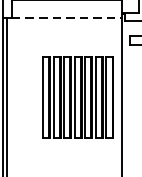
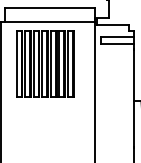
line: (67, 17) -> (50, 21), dashed -> solid
part: (78, 97) -> (45, 63), moved

